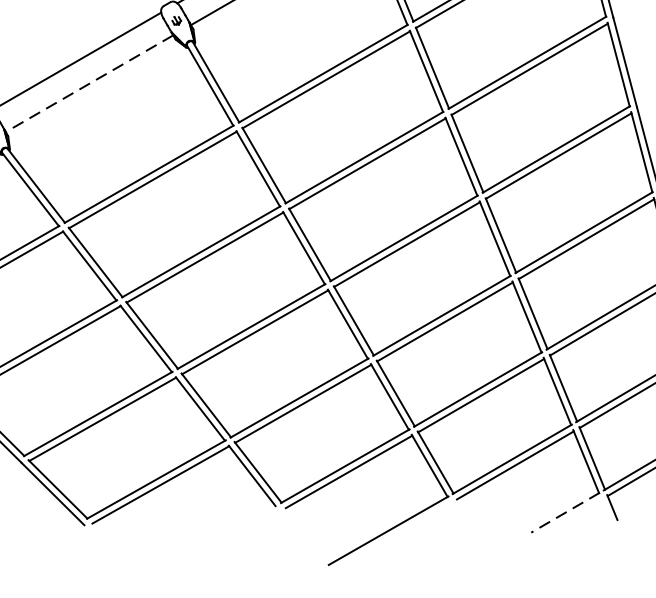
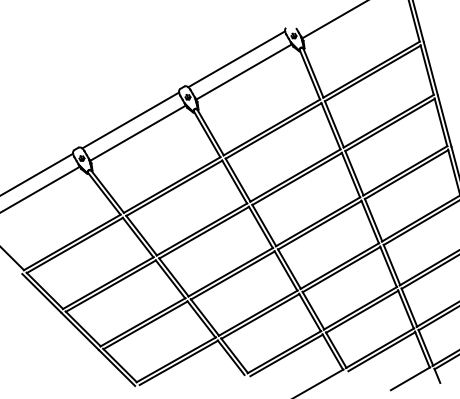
line: (88, 84) -> (137, 133), dashed -> solid
line: (565, 512) -> (410, 378), dashed -> solid

